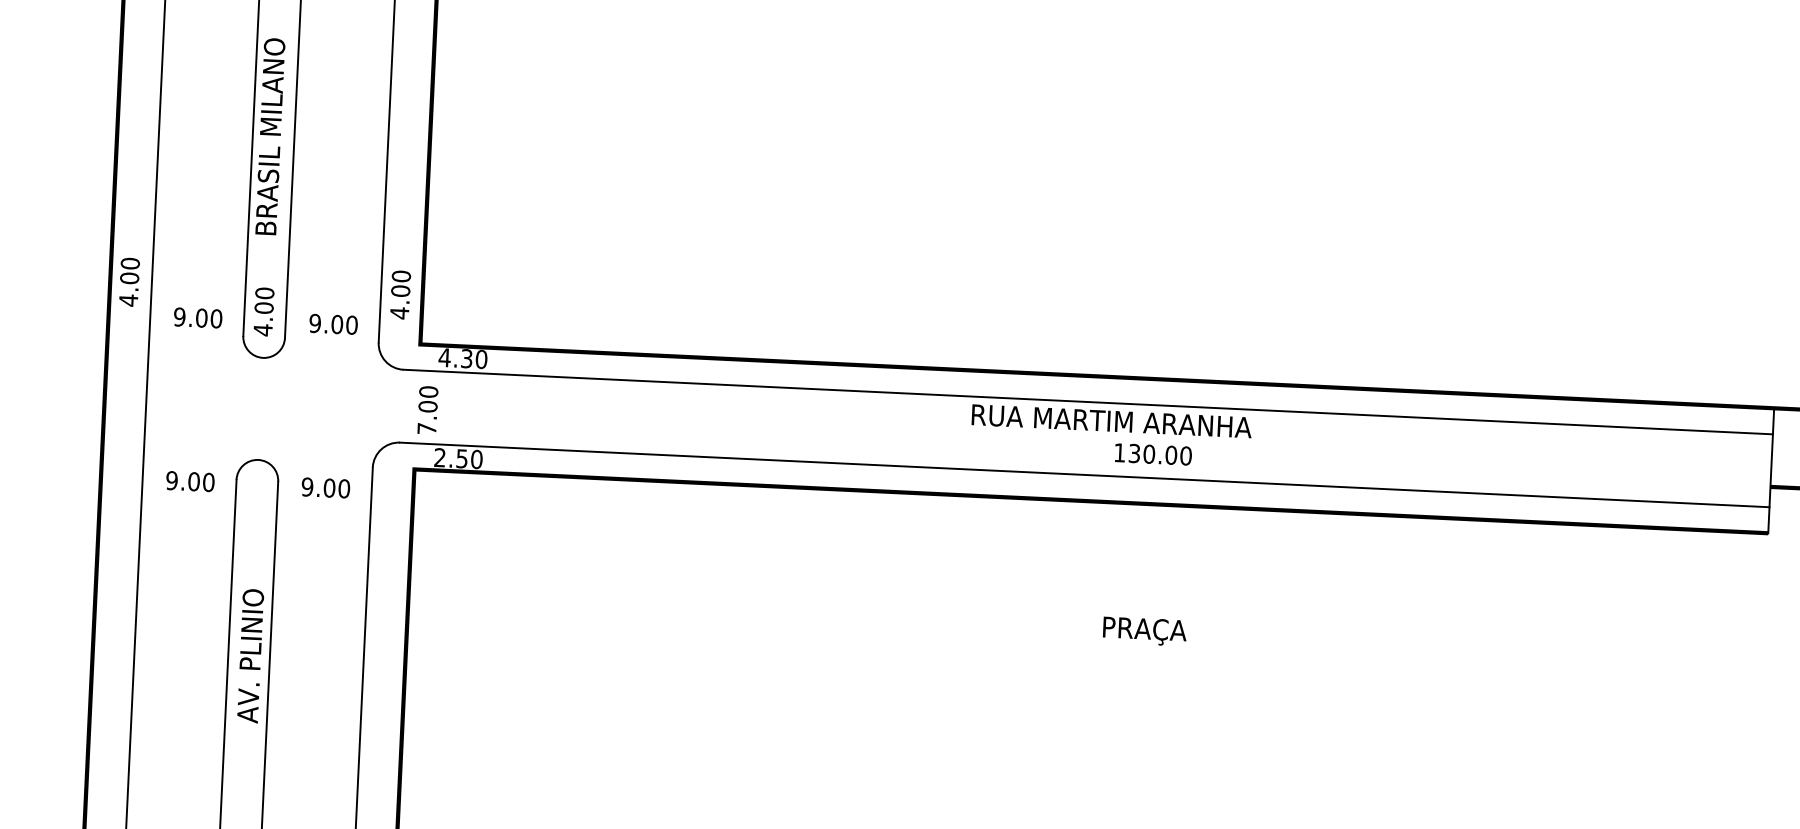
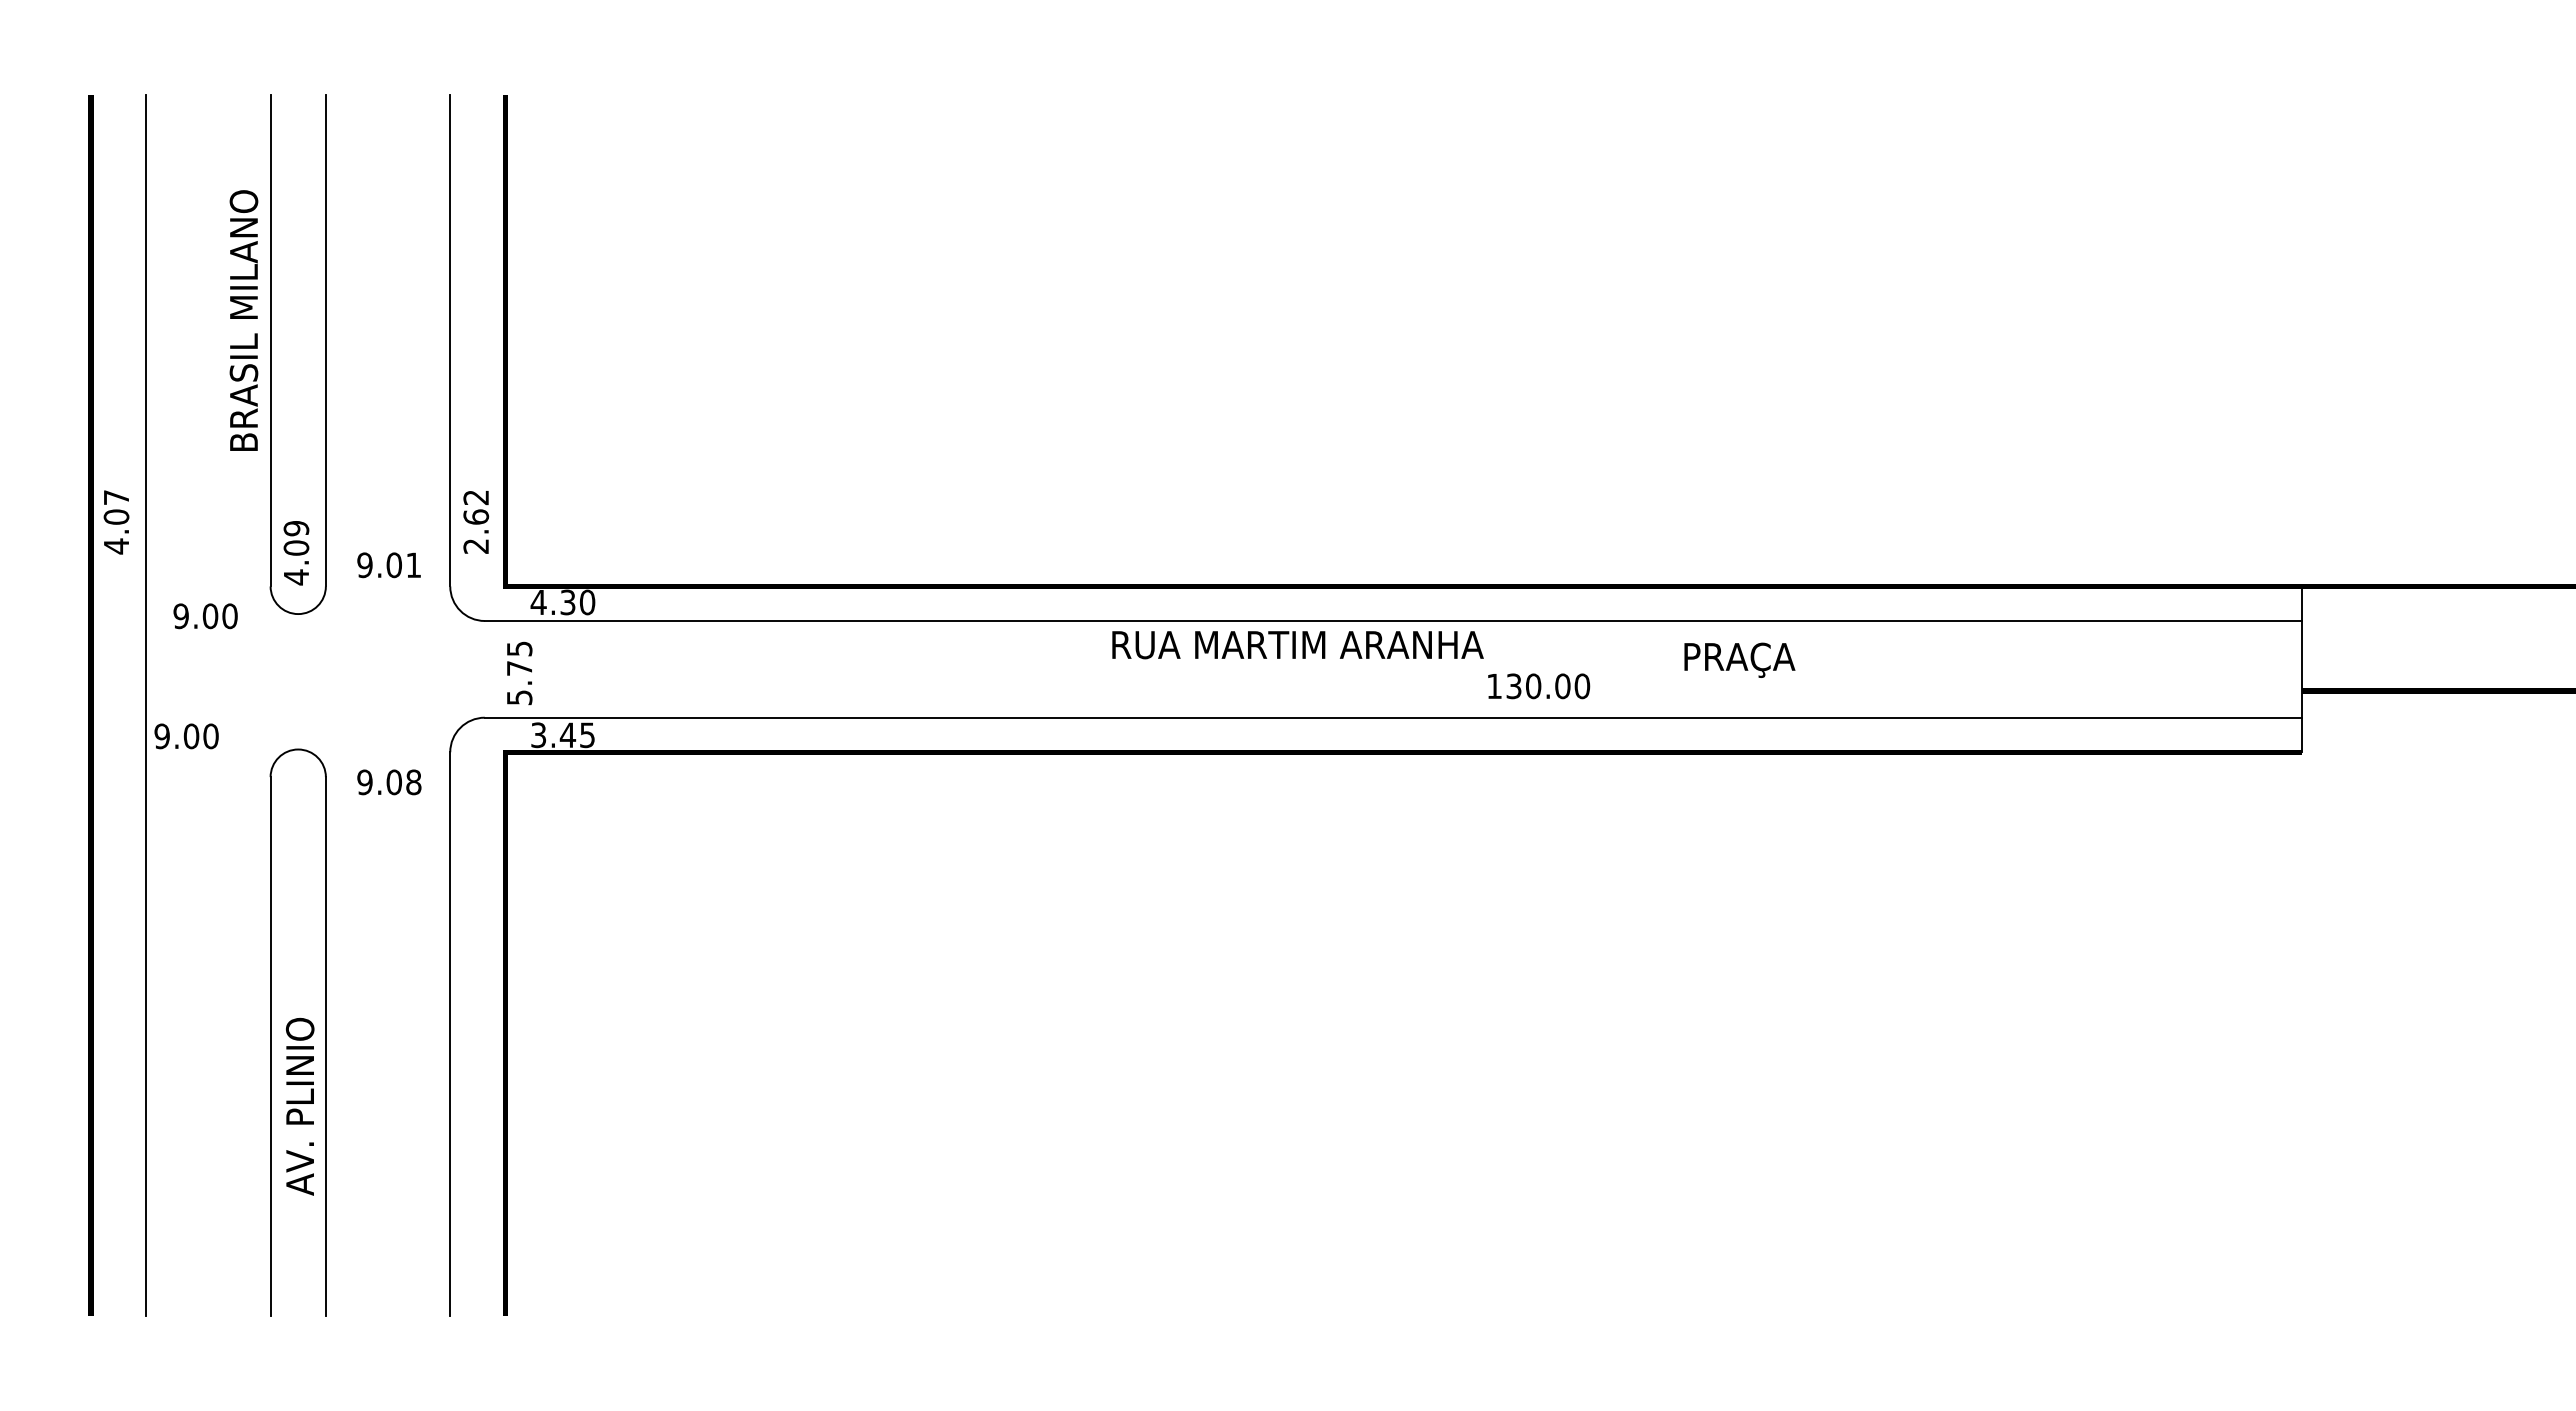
text: (270, 136) -> (243, 320), moved
text: (130, 263) -> (116, 497), 4.00 -> 4.07
text: (264, 293) -> (296, 528), 4.00 -> 4.09
text: (400, 294) -> (476, 521), 4.00 -> 2.62
text: (198, 318) -> (205, 616), moved
text: (351, 325) -> (413, 565), 9.00 -> 9.01
text: (427, 410) -> (519, 673), 7.00 -> 5.75
text: (1111, 421) -> (1297, 645), moved
text: (1153, 454) -> (1539, 686), moved
text: (458, 458) -> (563, 735), 2.50 -> 3.45
text: (190, 481) -> (186, 736), moved
text: (344, 488) -> (413, 782), 9.00 -> 9.08
text: (1144, 630) -> (1739, 659), moved
text: (250, 655) -> (300, 1106), moved

